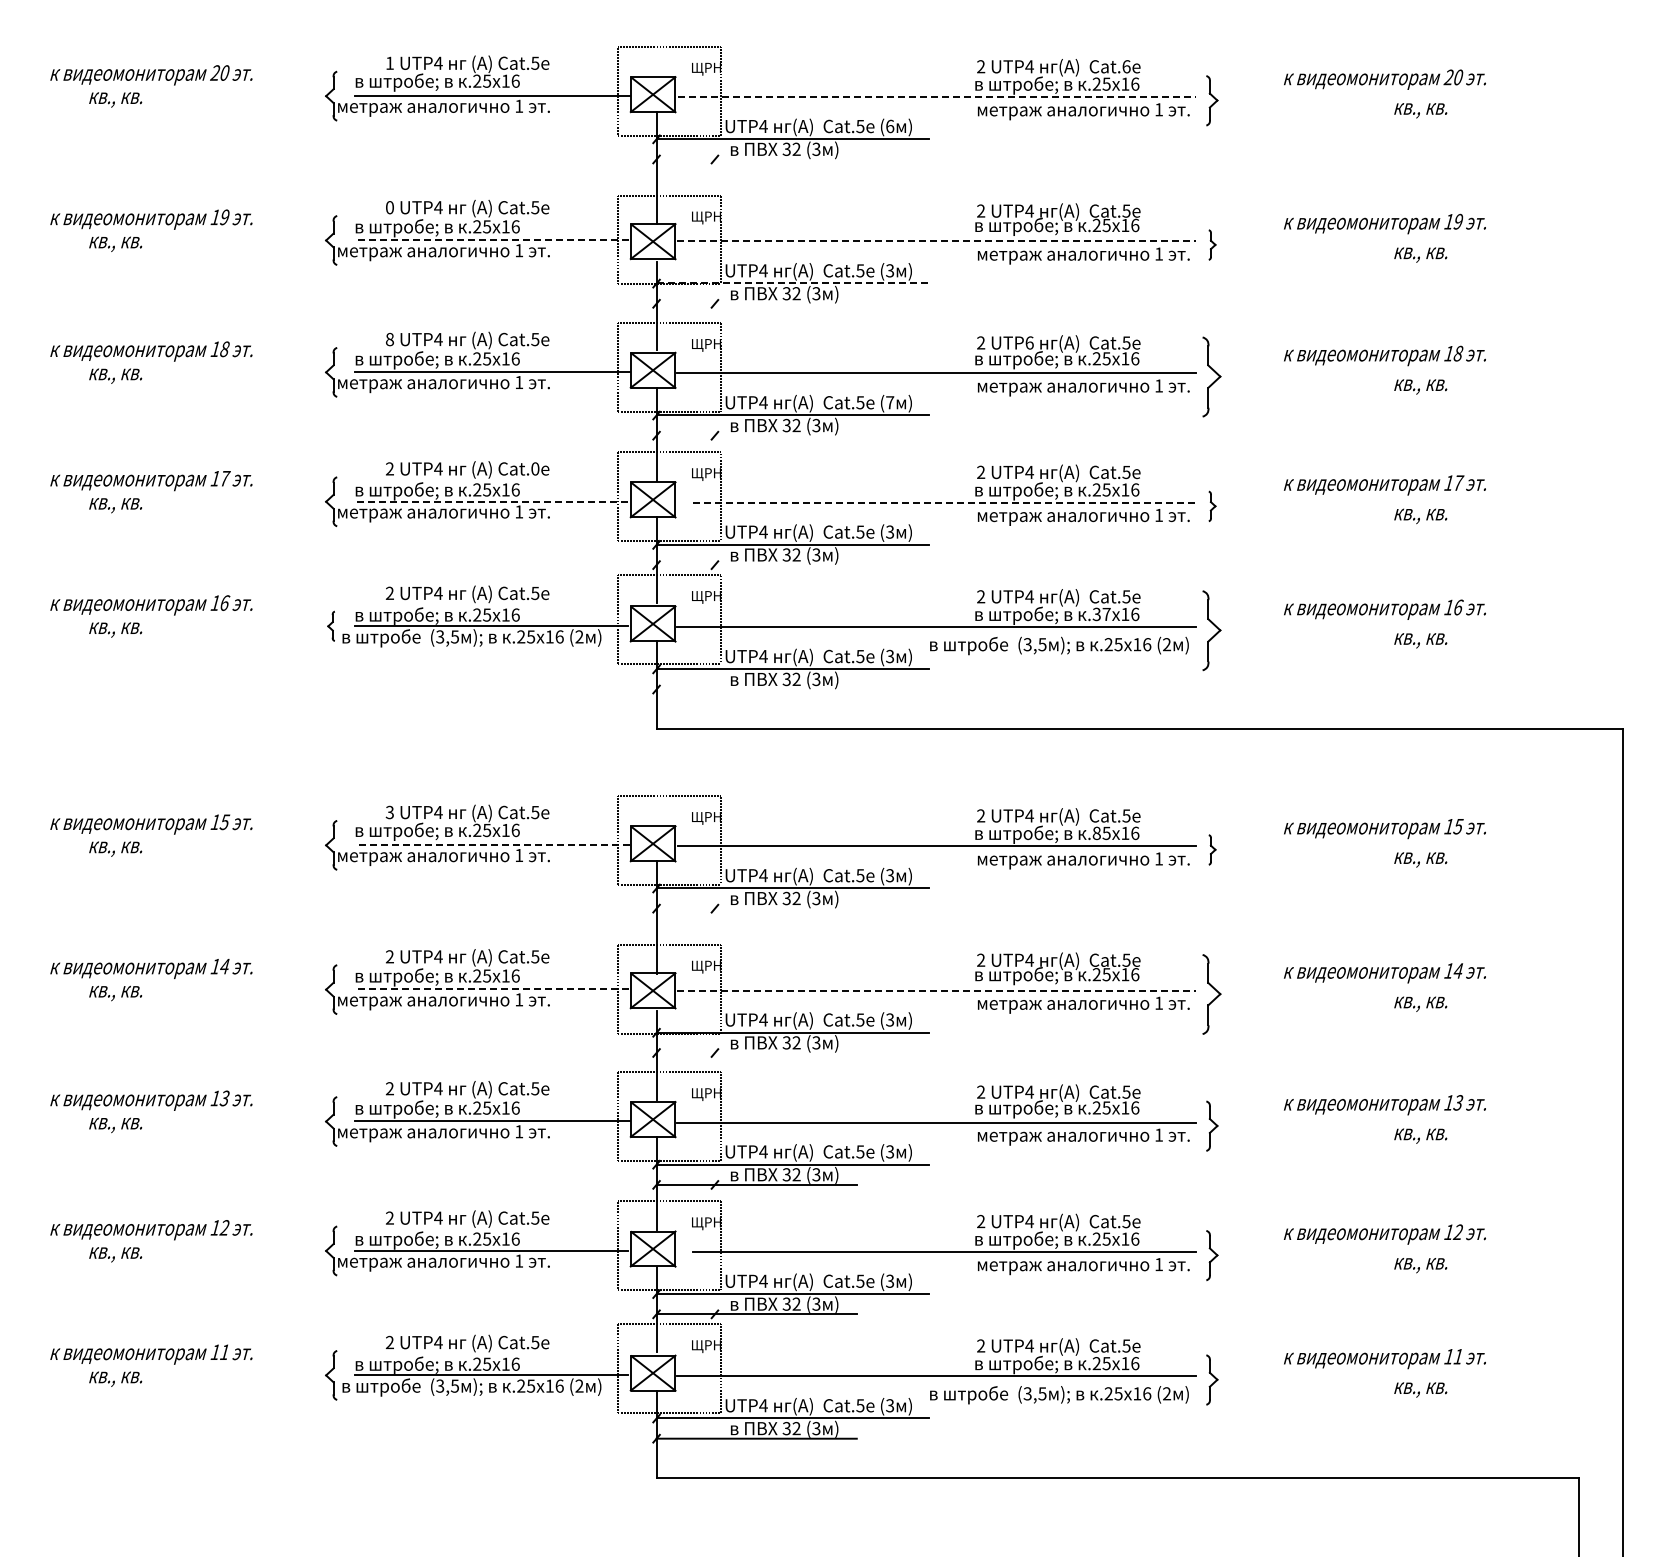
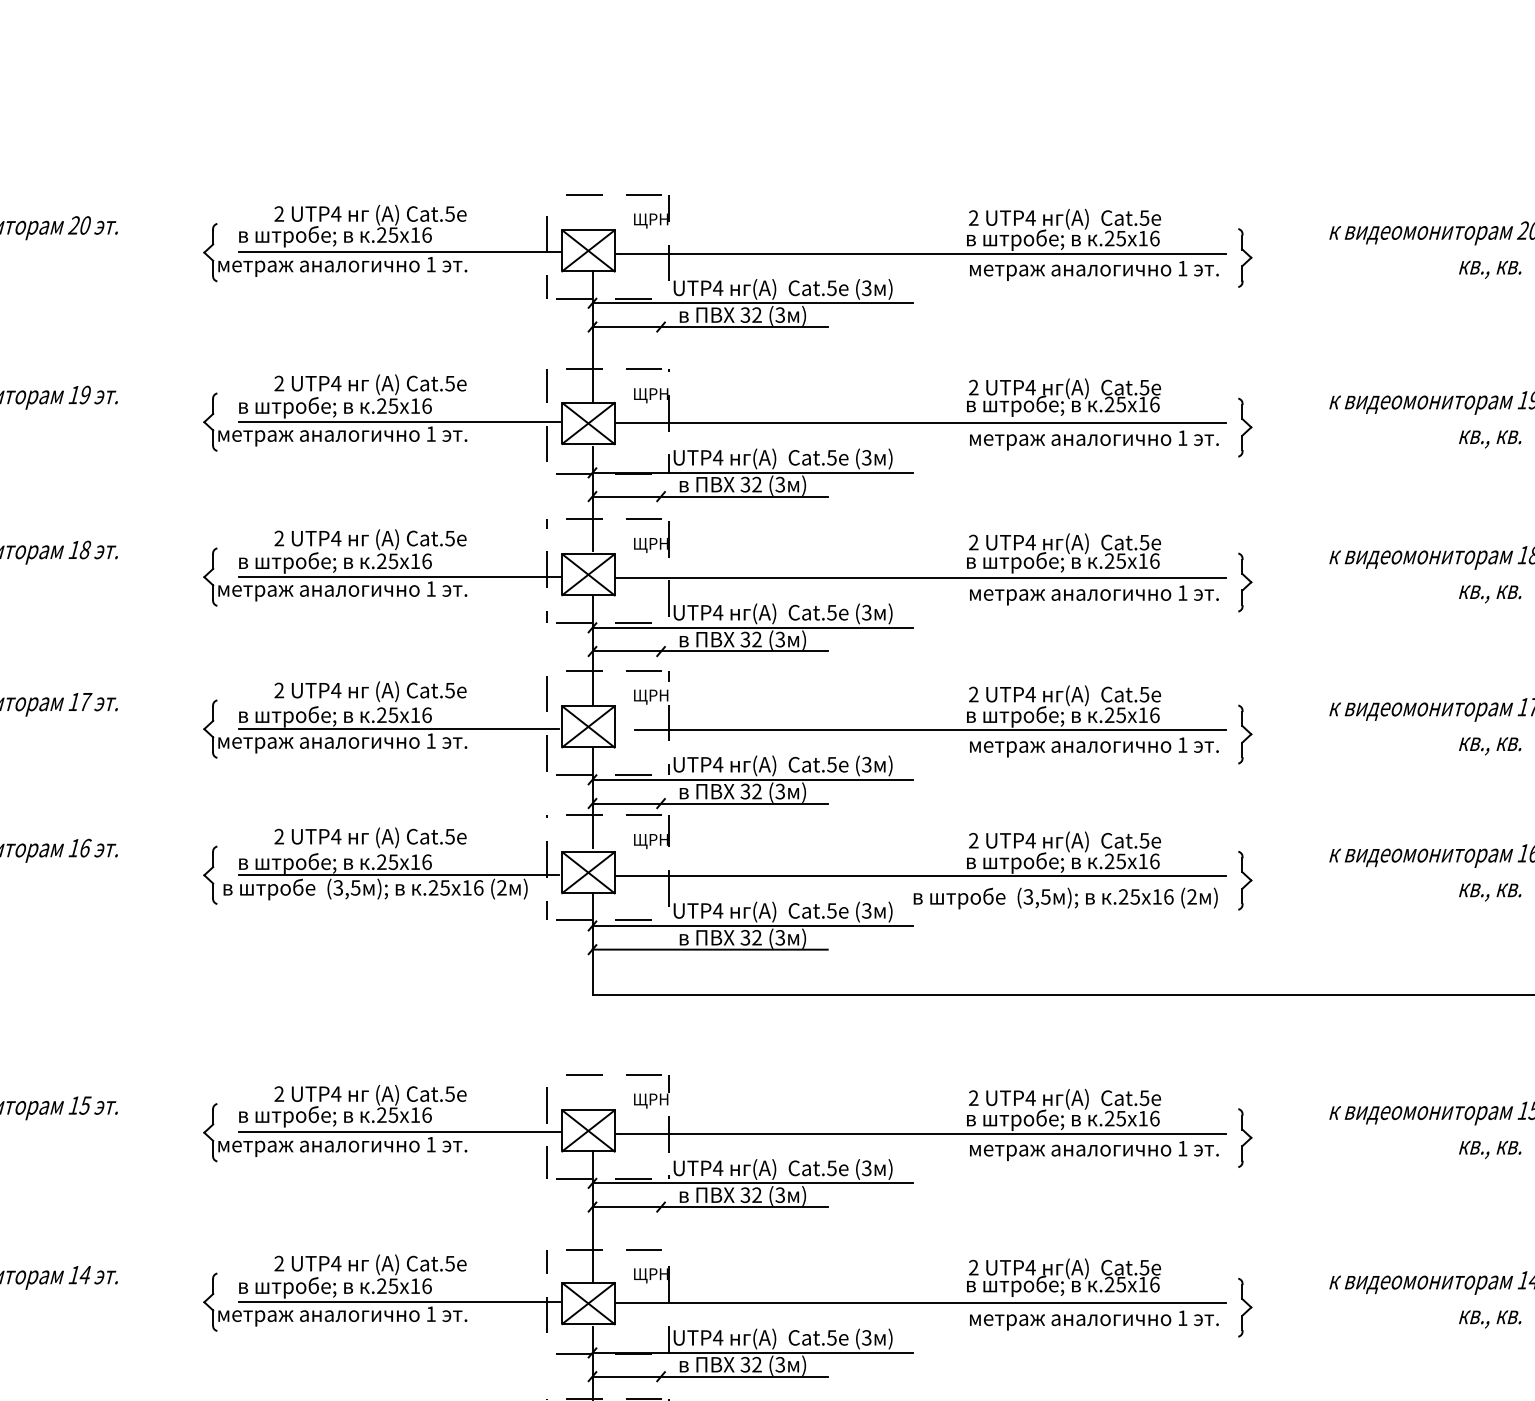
text: (389, 62) -> (278, 213), 1 -> 2
text: (1126, 66) -> (1144, 217), Cat.6e -> Cat.5e
line: (936, 97) -> (921, 254), dashed -> solid
text: (890, 126) -> (867, 288), (6 -> (3
line: (756, 159) -> (709, 327), added
text: (389, 207) -> (278, 383), 0 -> 2
line: (492, 240) -> (399, 422), dashed -> solid
line: (936, 241) -> (921, 423), dashed -> solid
part: (1212, 244) -> (1245, 426), size x1.67
line: (793, 283) -> (753, 472), dashed -> solid
line: (756, 303) -> (709, 496), added
text: (389, 339) -> (278, 538), 8 -> 2
text: (1029, 342) -> (1030, 542), UTP6 -> UTP4
part: (1212, 376) -> (1245, 581), size x0.62
text: (890, 402) -> (867, 612), (7 -> (3
line: (756, 435) -> (709, 651), added
text: (535, 468) -> (450, 690), Cat.0e -> Cat.5e
line: (491, 501) -> (398, 728), dashed -> solid
line: (944, 502) -> (930, 729), dashed -> solid
part: (1212, 506) -> (1245, 734), size x1.67
line: (756, 565) -> (709, 803), added
text: (1101, 614) -> (1115, 861), .37 -> .25
part: (331, 626) -> (210, 875), size x1.67
part: (1212, 630) -> (1245, 880), size x0.62
line: (756, 689) -> (709, 949), added
text: (389, 812) -> (278, 1094), 3 -> 2
text: (1096, 833) -> (1109, 1118), .85 -> .25
line: (492, 845) -> (399, 1132), dashed -> solid
part: (1212, 849) -> (1245, 1137), size x1.67
line: (756, 908) -> (709, 1206), added
line: (492, 989) -> (399, 1302), dashed -> solid
line: (936, 990) -> (921, 1303), dashed -> solid
part: (1212, 993) -> (1245, 1306), size x0.62
line: (756, 1053) -> (709, 1377), added

